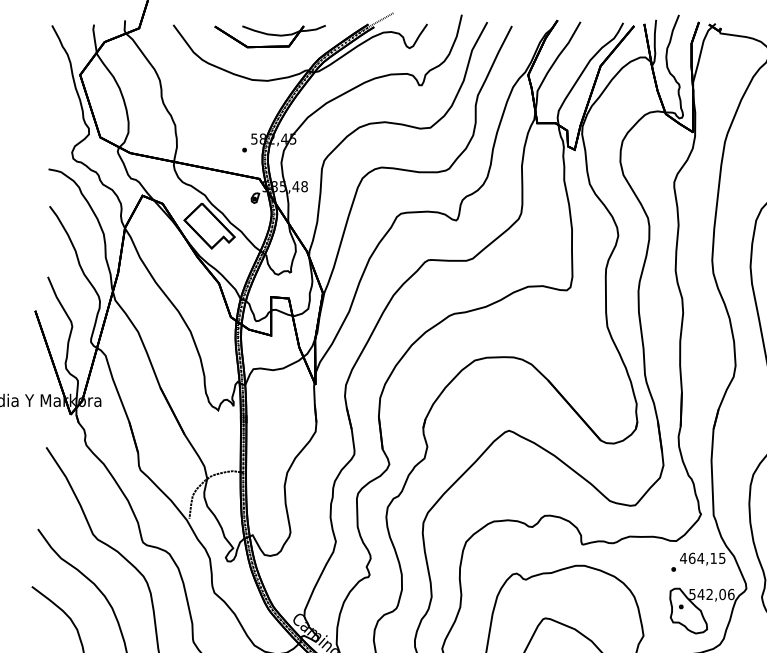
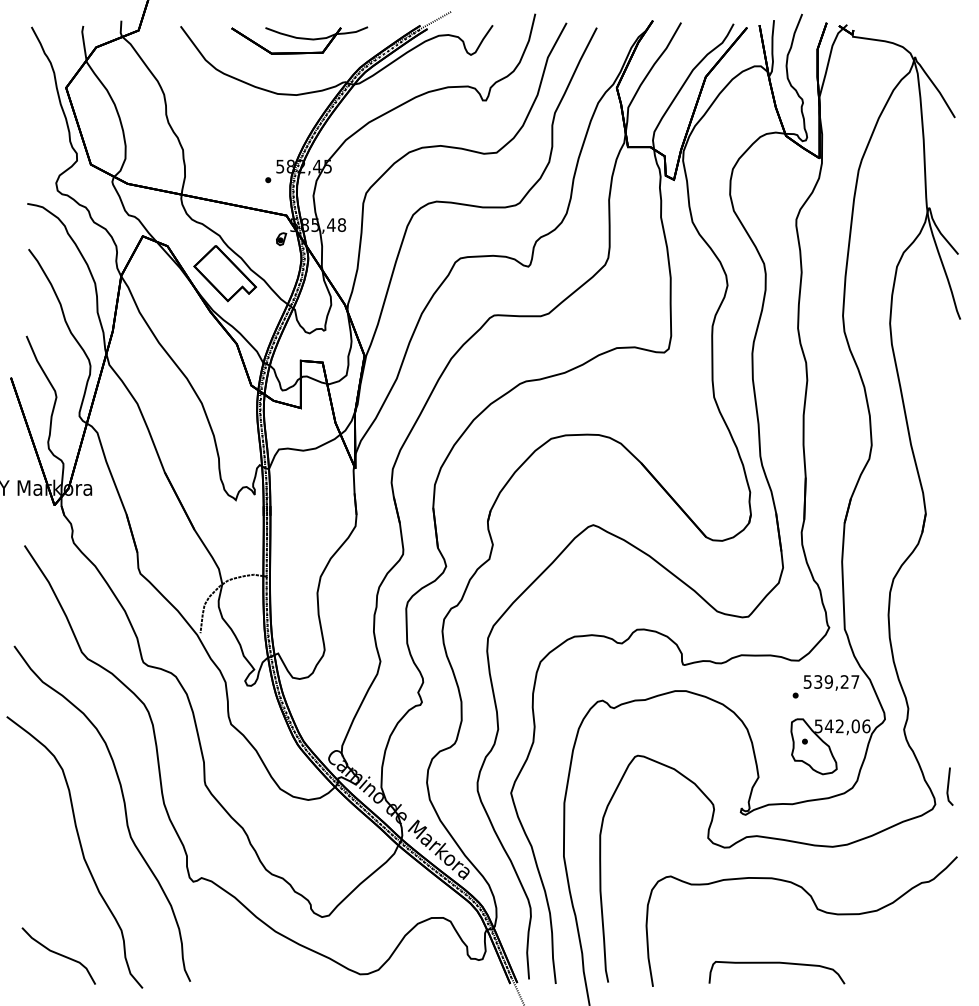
text: (702, 557) -> (831, 681), 464,15 -> 539,27

